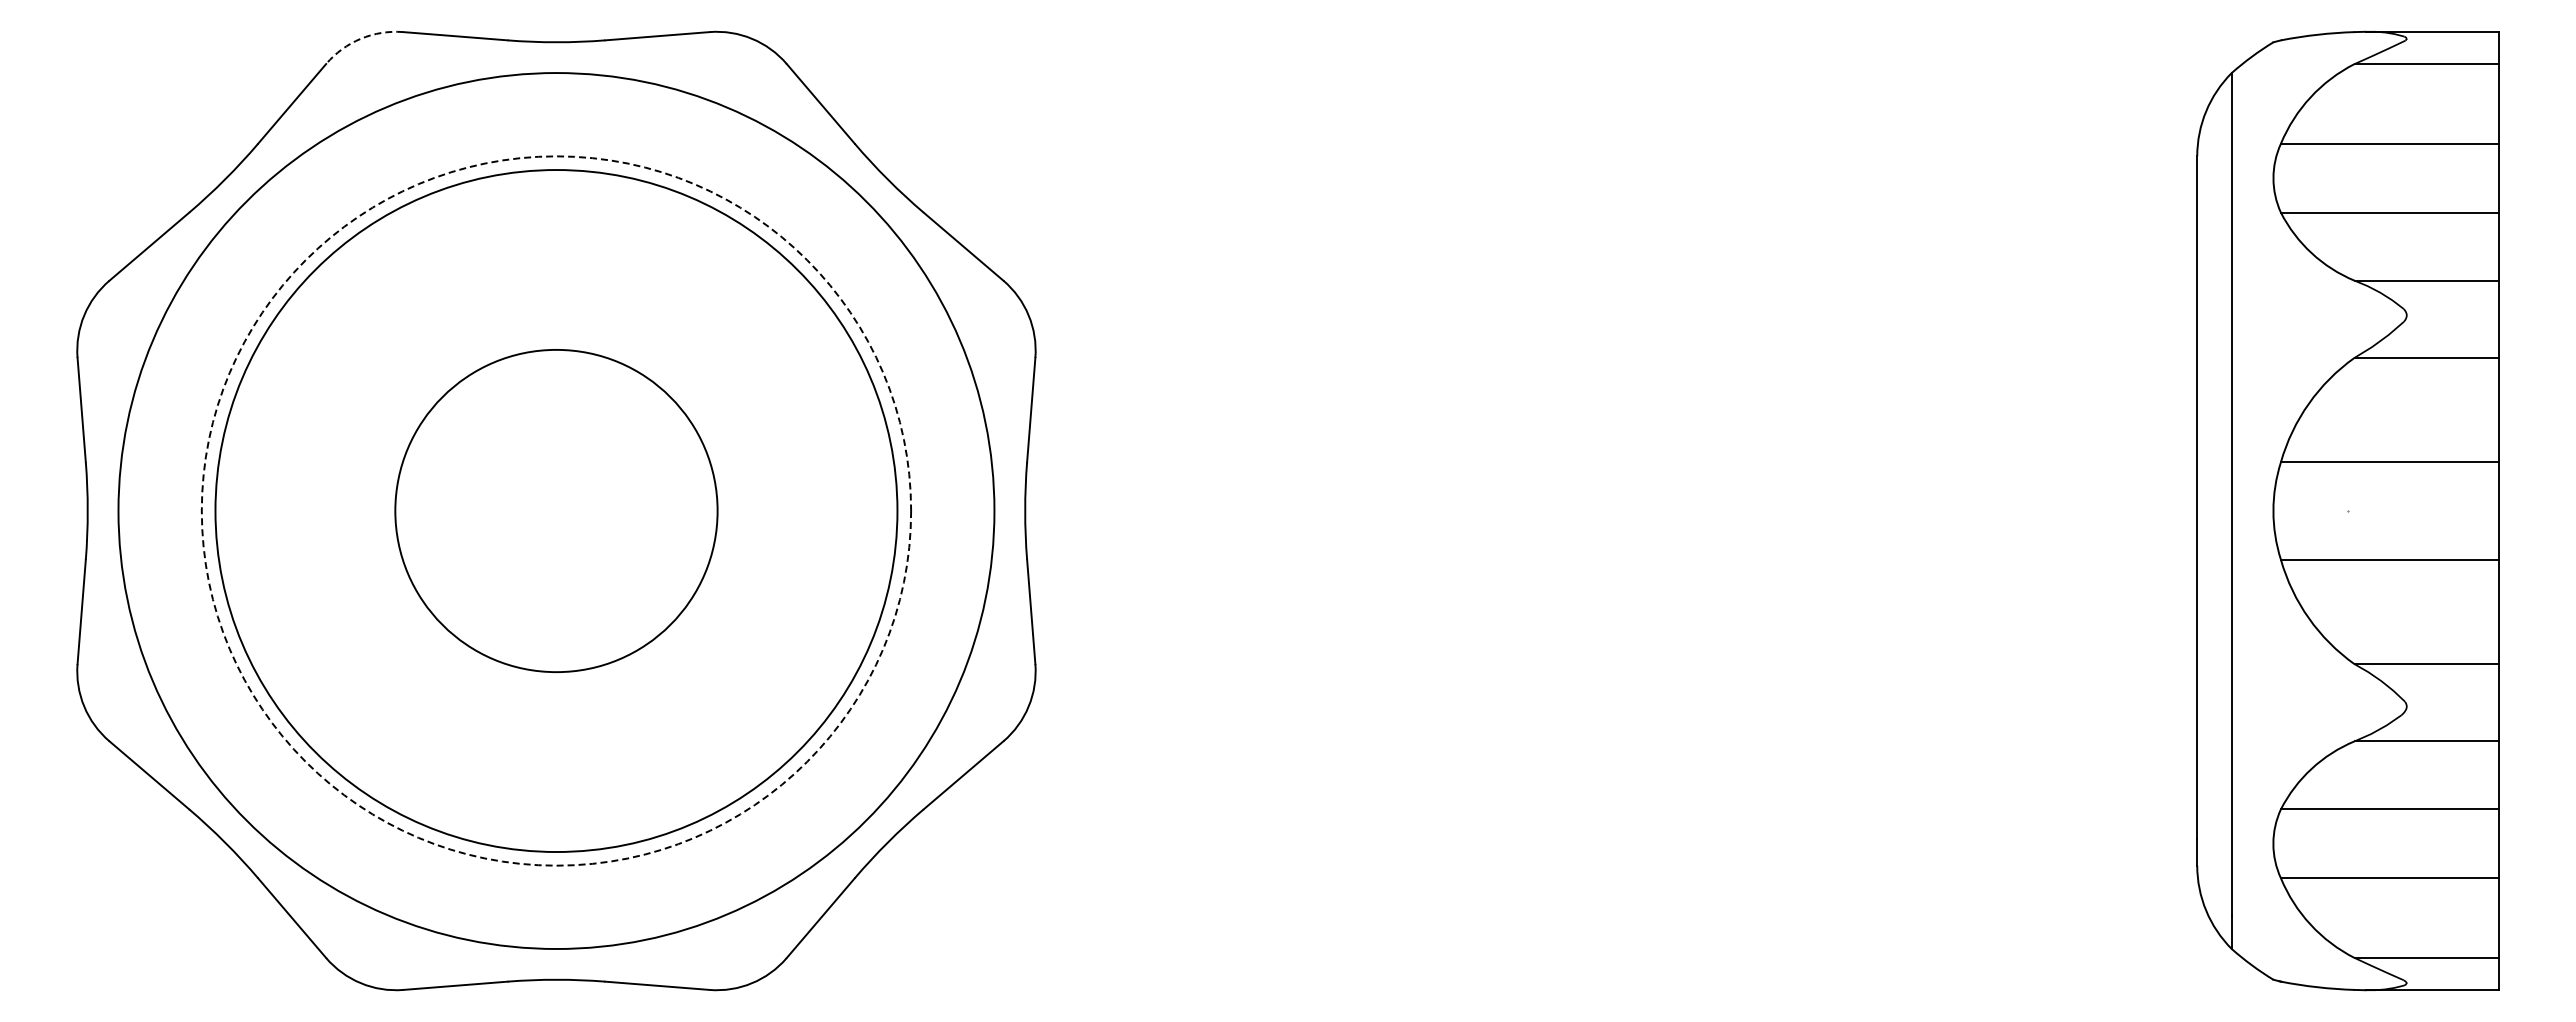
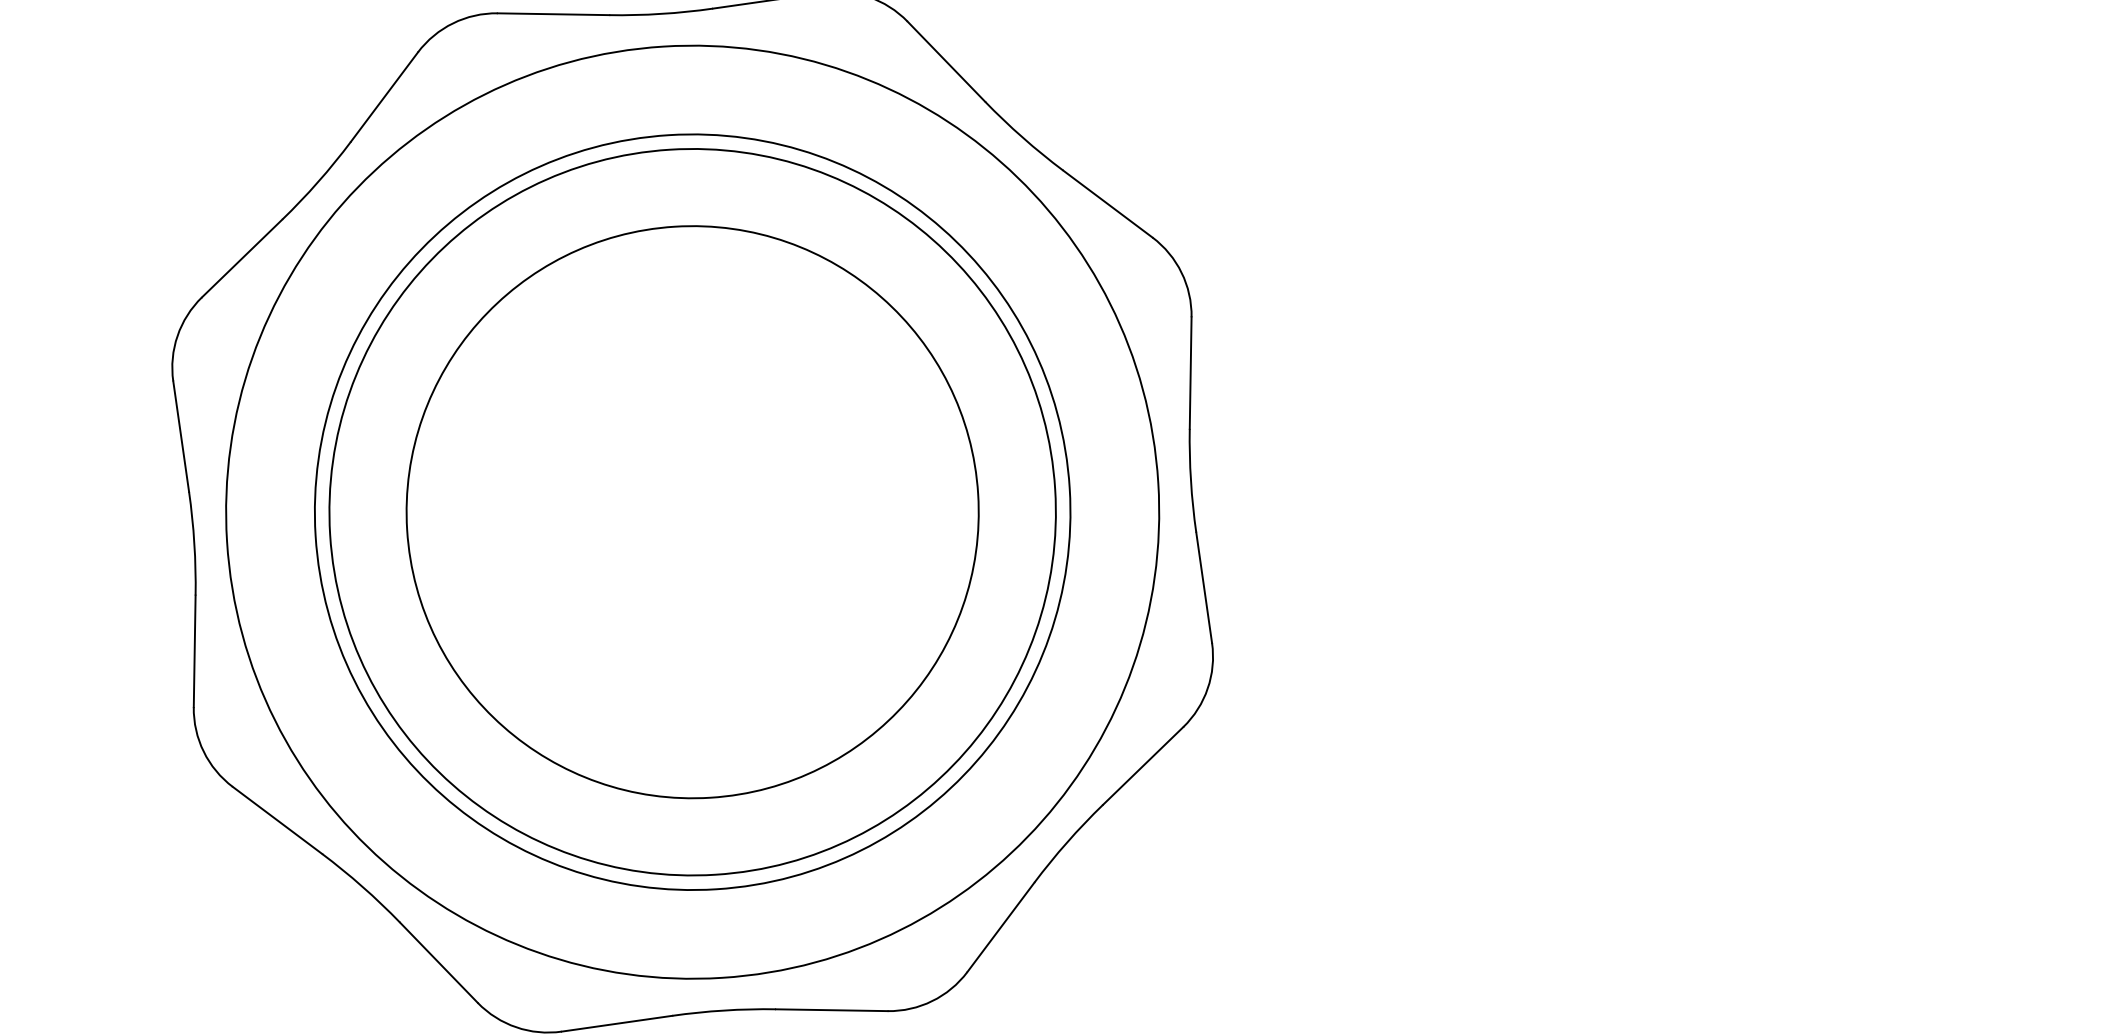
arc: (360, 38) -> (452, 23), dashed -> solid
circle: (556, 510) -> (692, 511), dashed -> solid
circle: (556, 510) -> (692, 511), size x1.67

